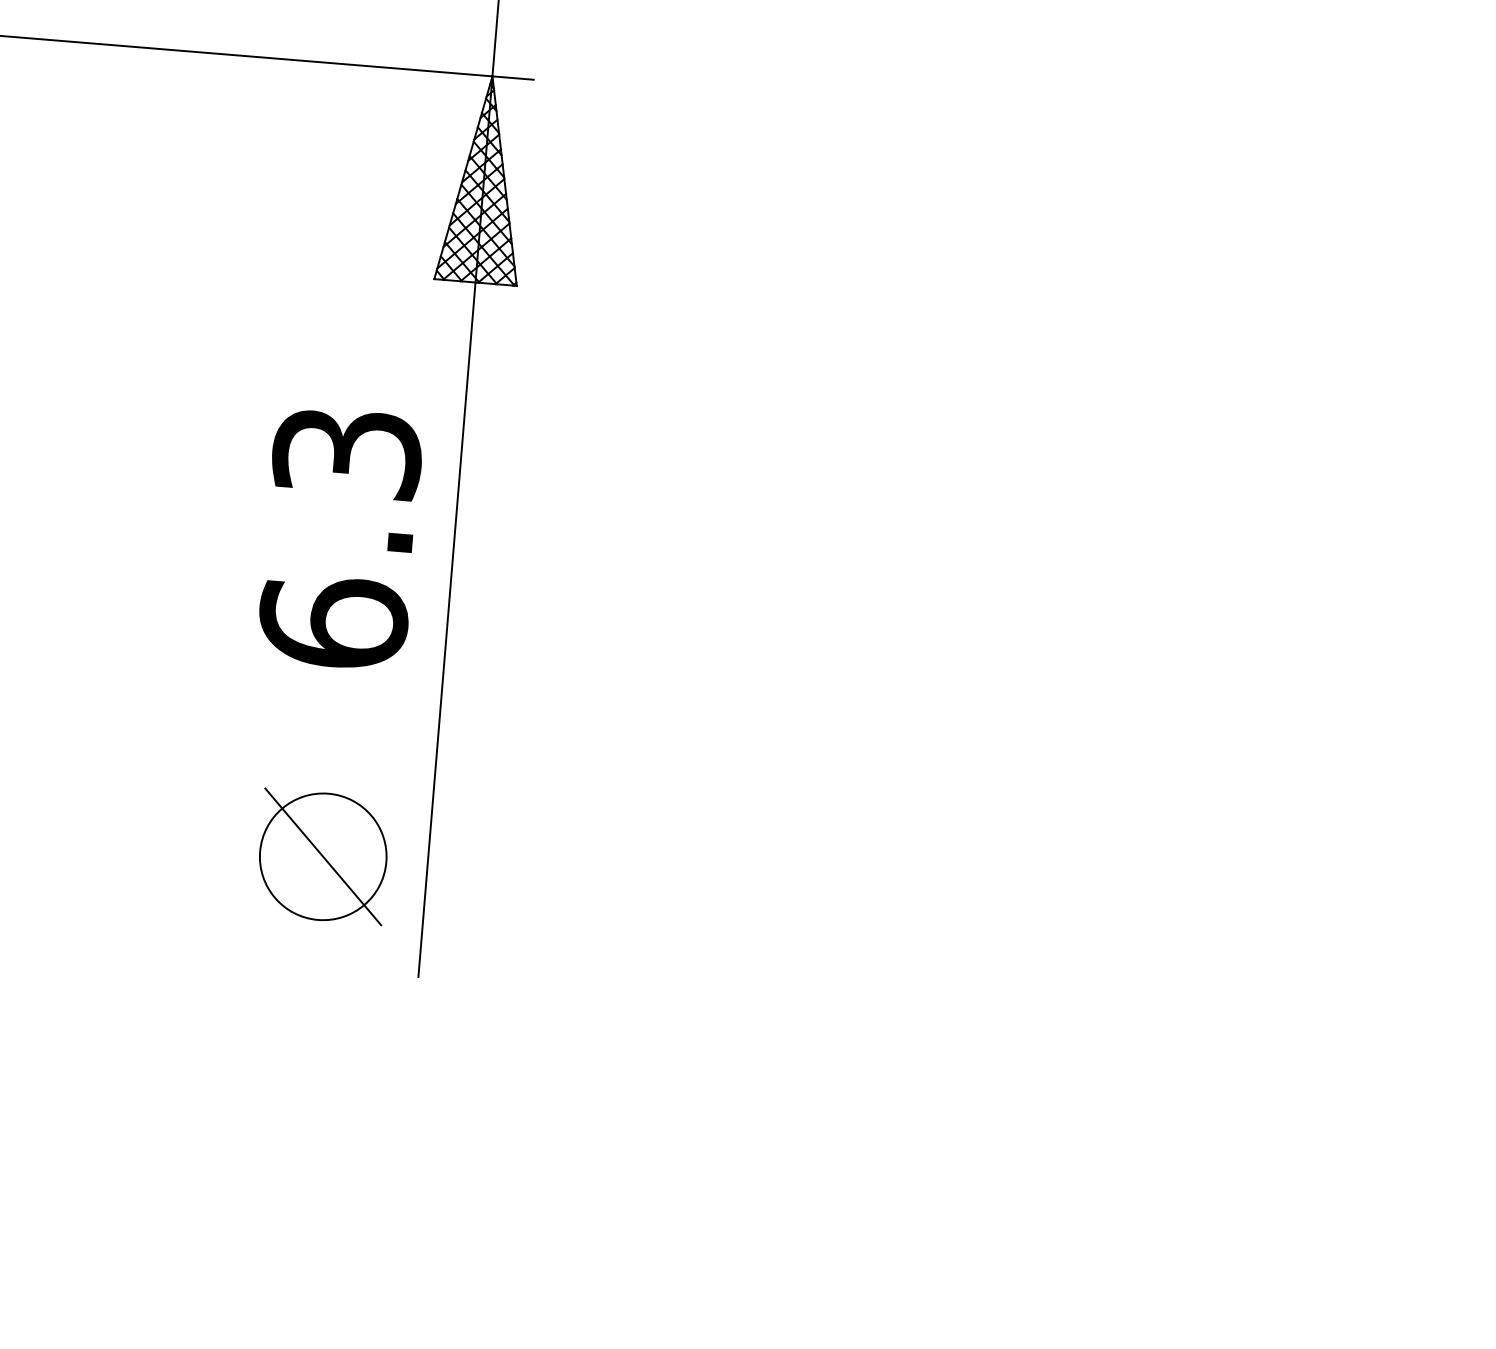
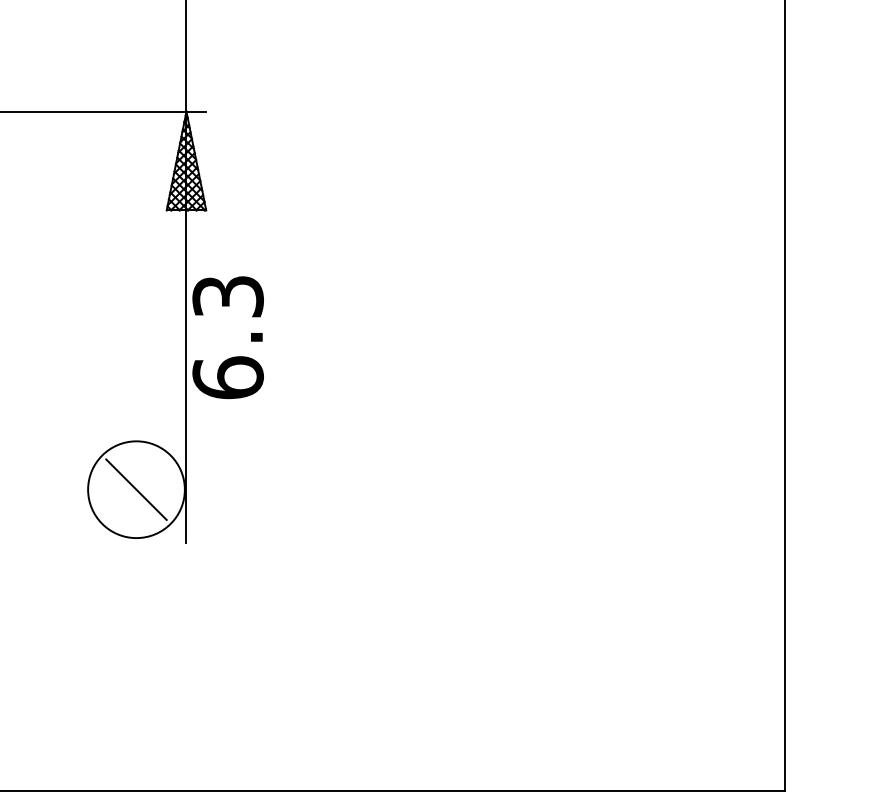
text: (338, 538) -> (227, 337), moved
circle: (323, 856) -> (136, 489), size x1.6

